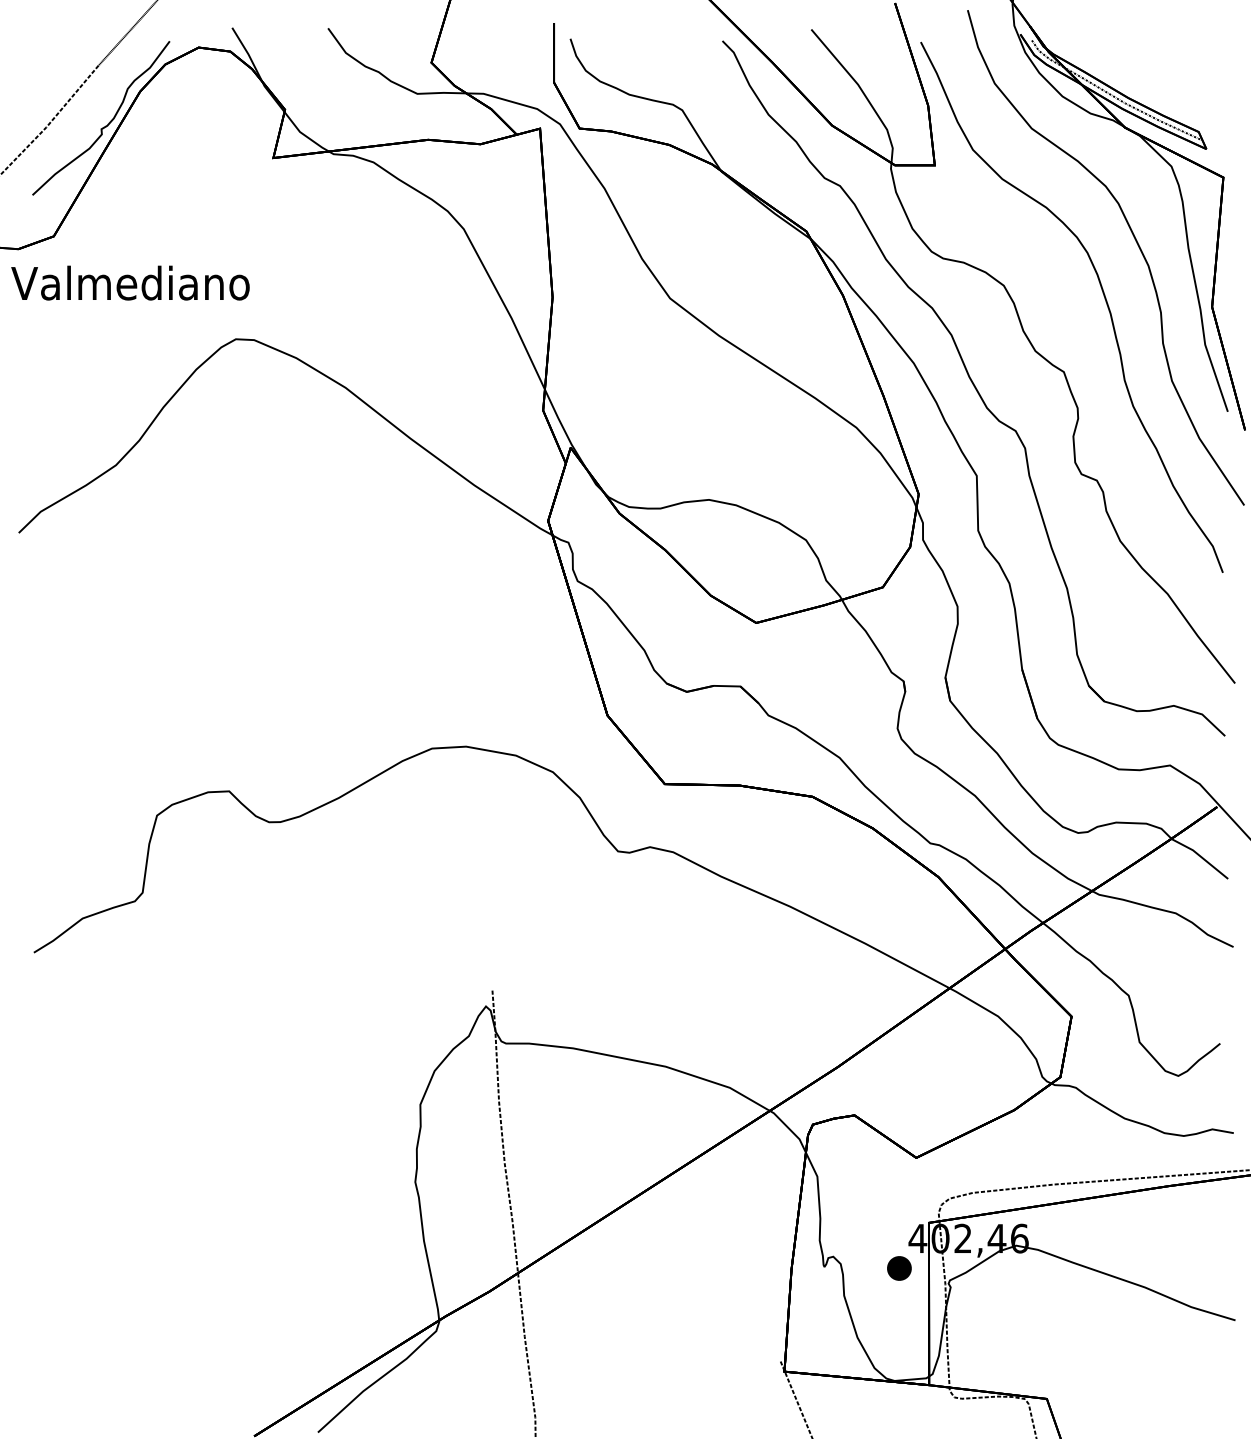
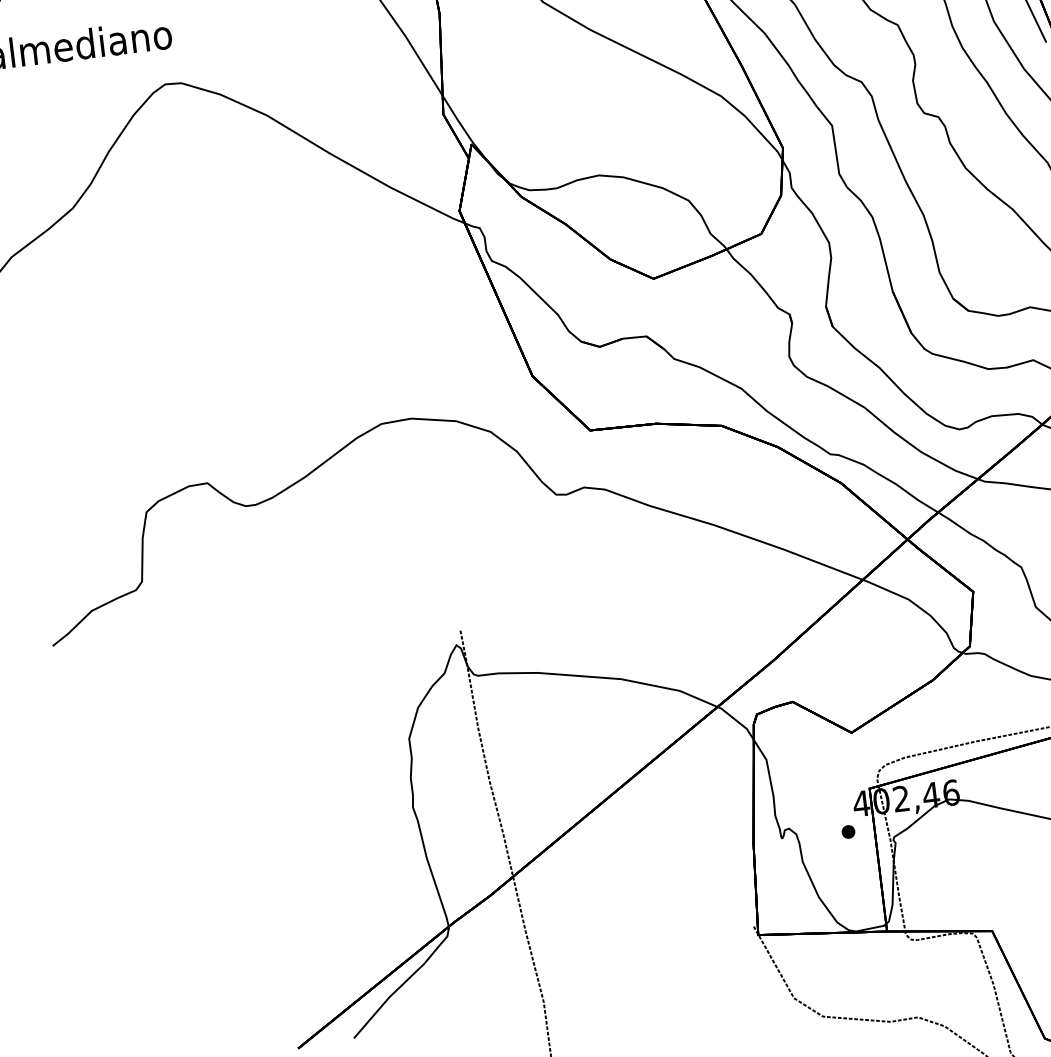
part: (899, 1268) -> (848, 831), size x0.62

